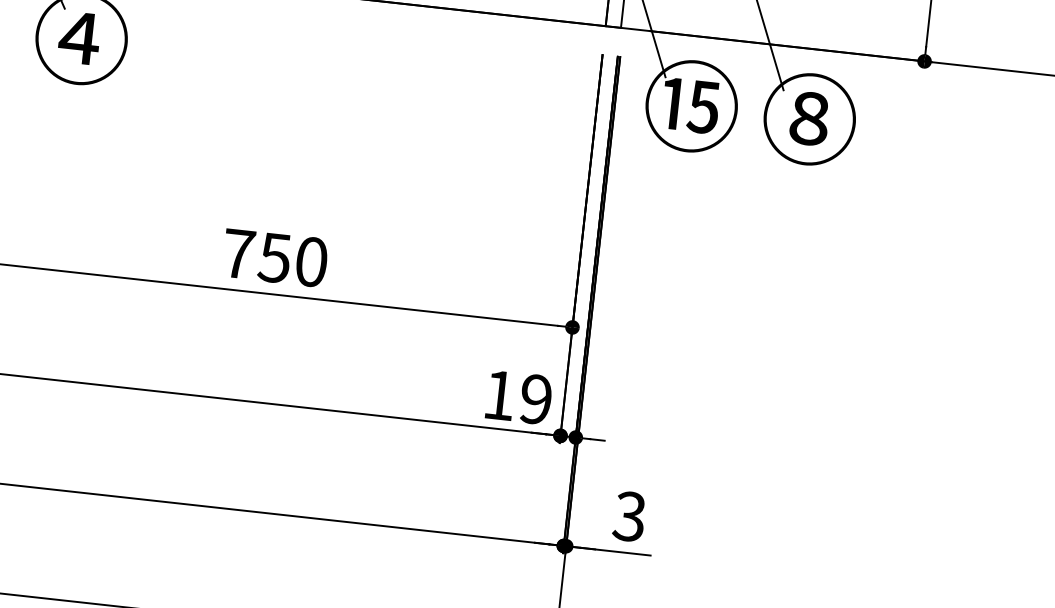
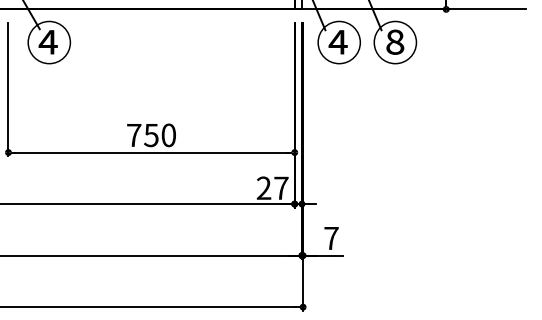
text: (690, 106) -> (338, 42), ⑮ -> ④
text: (517, 397) -> (272, 188), 19 -> 27
text: (629, 516) -> (331, 238), 3 -> 7

